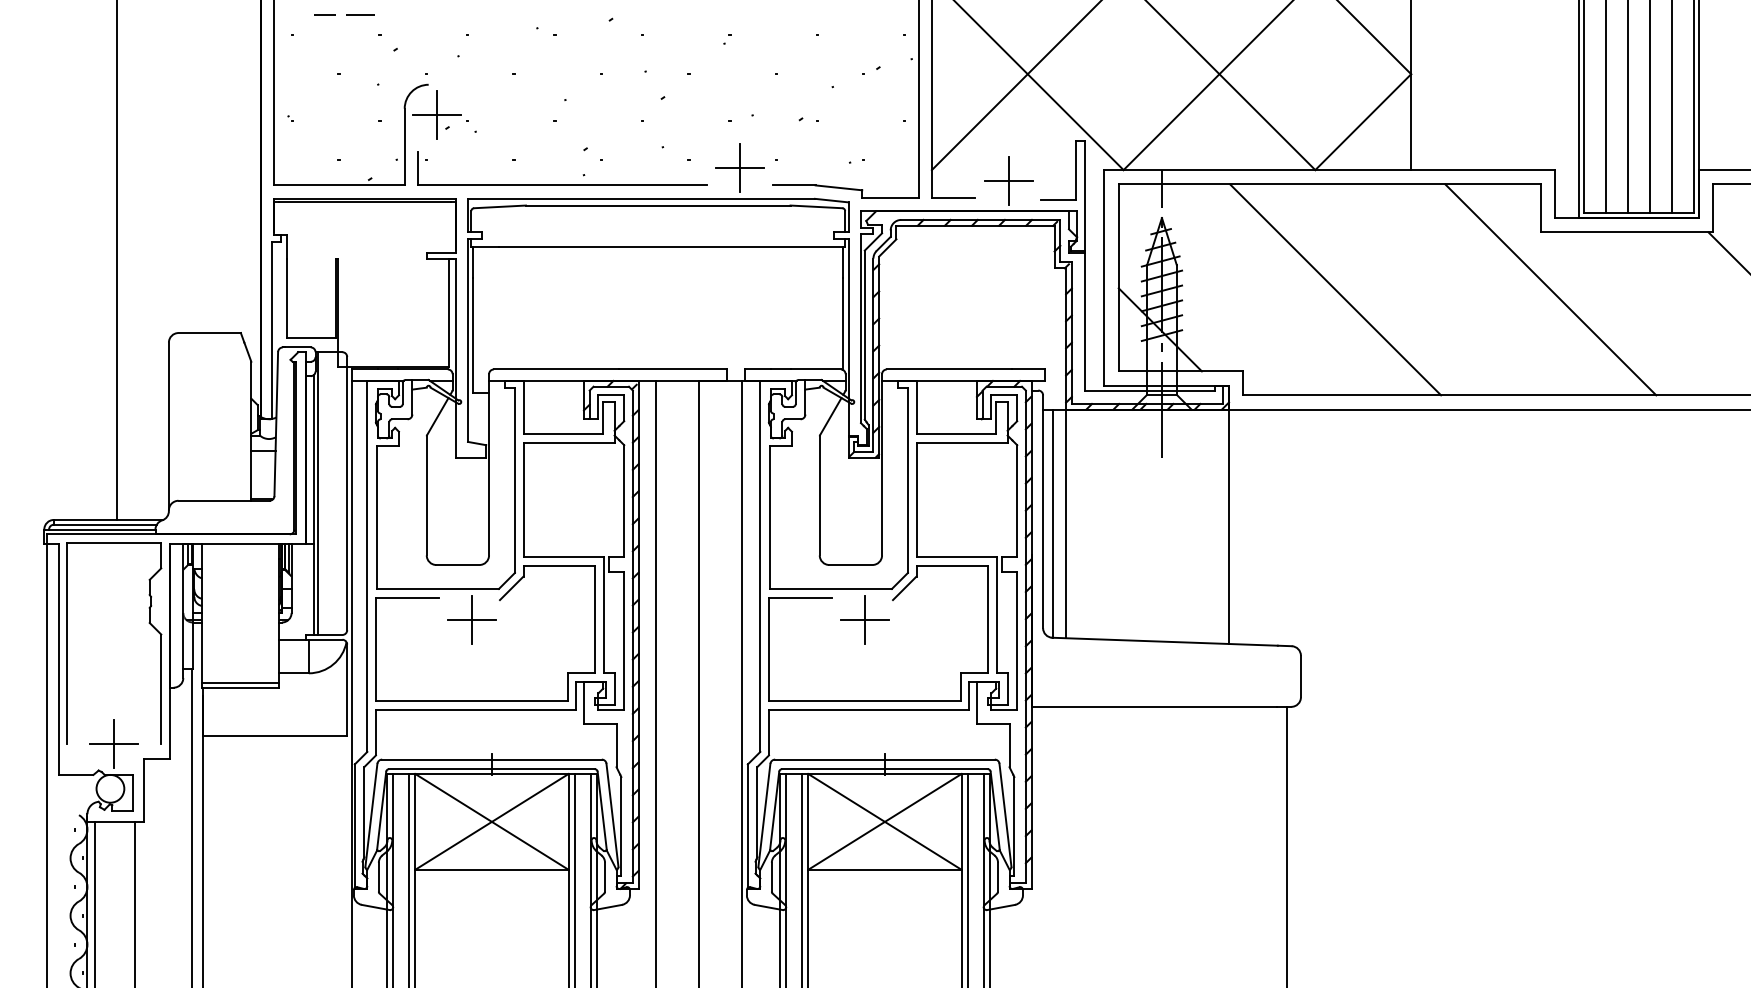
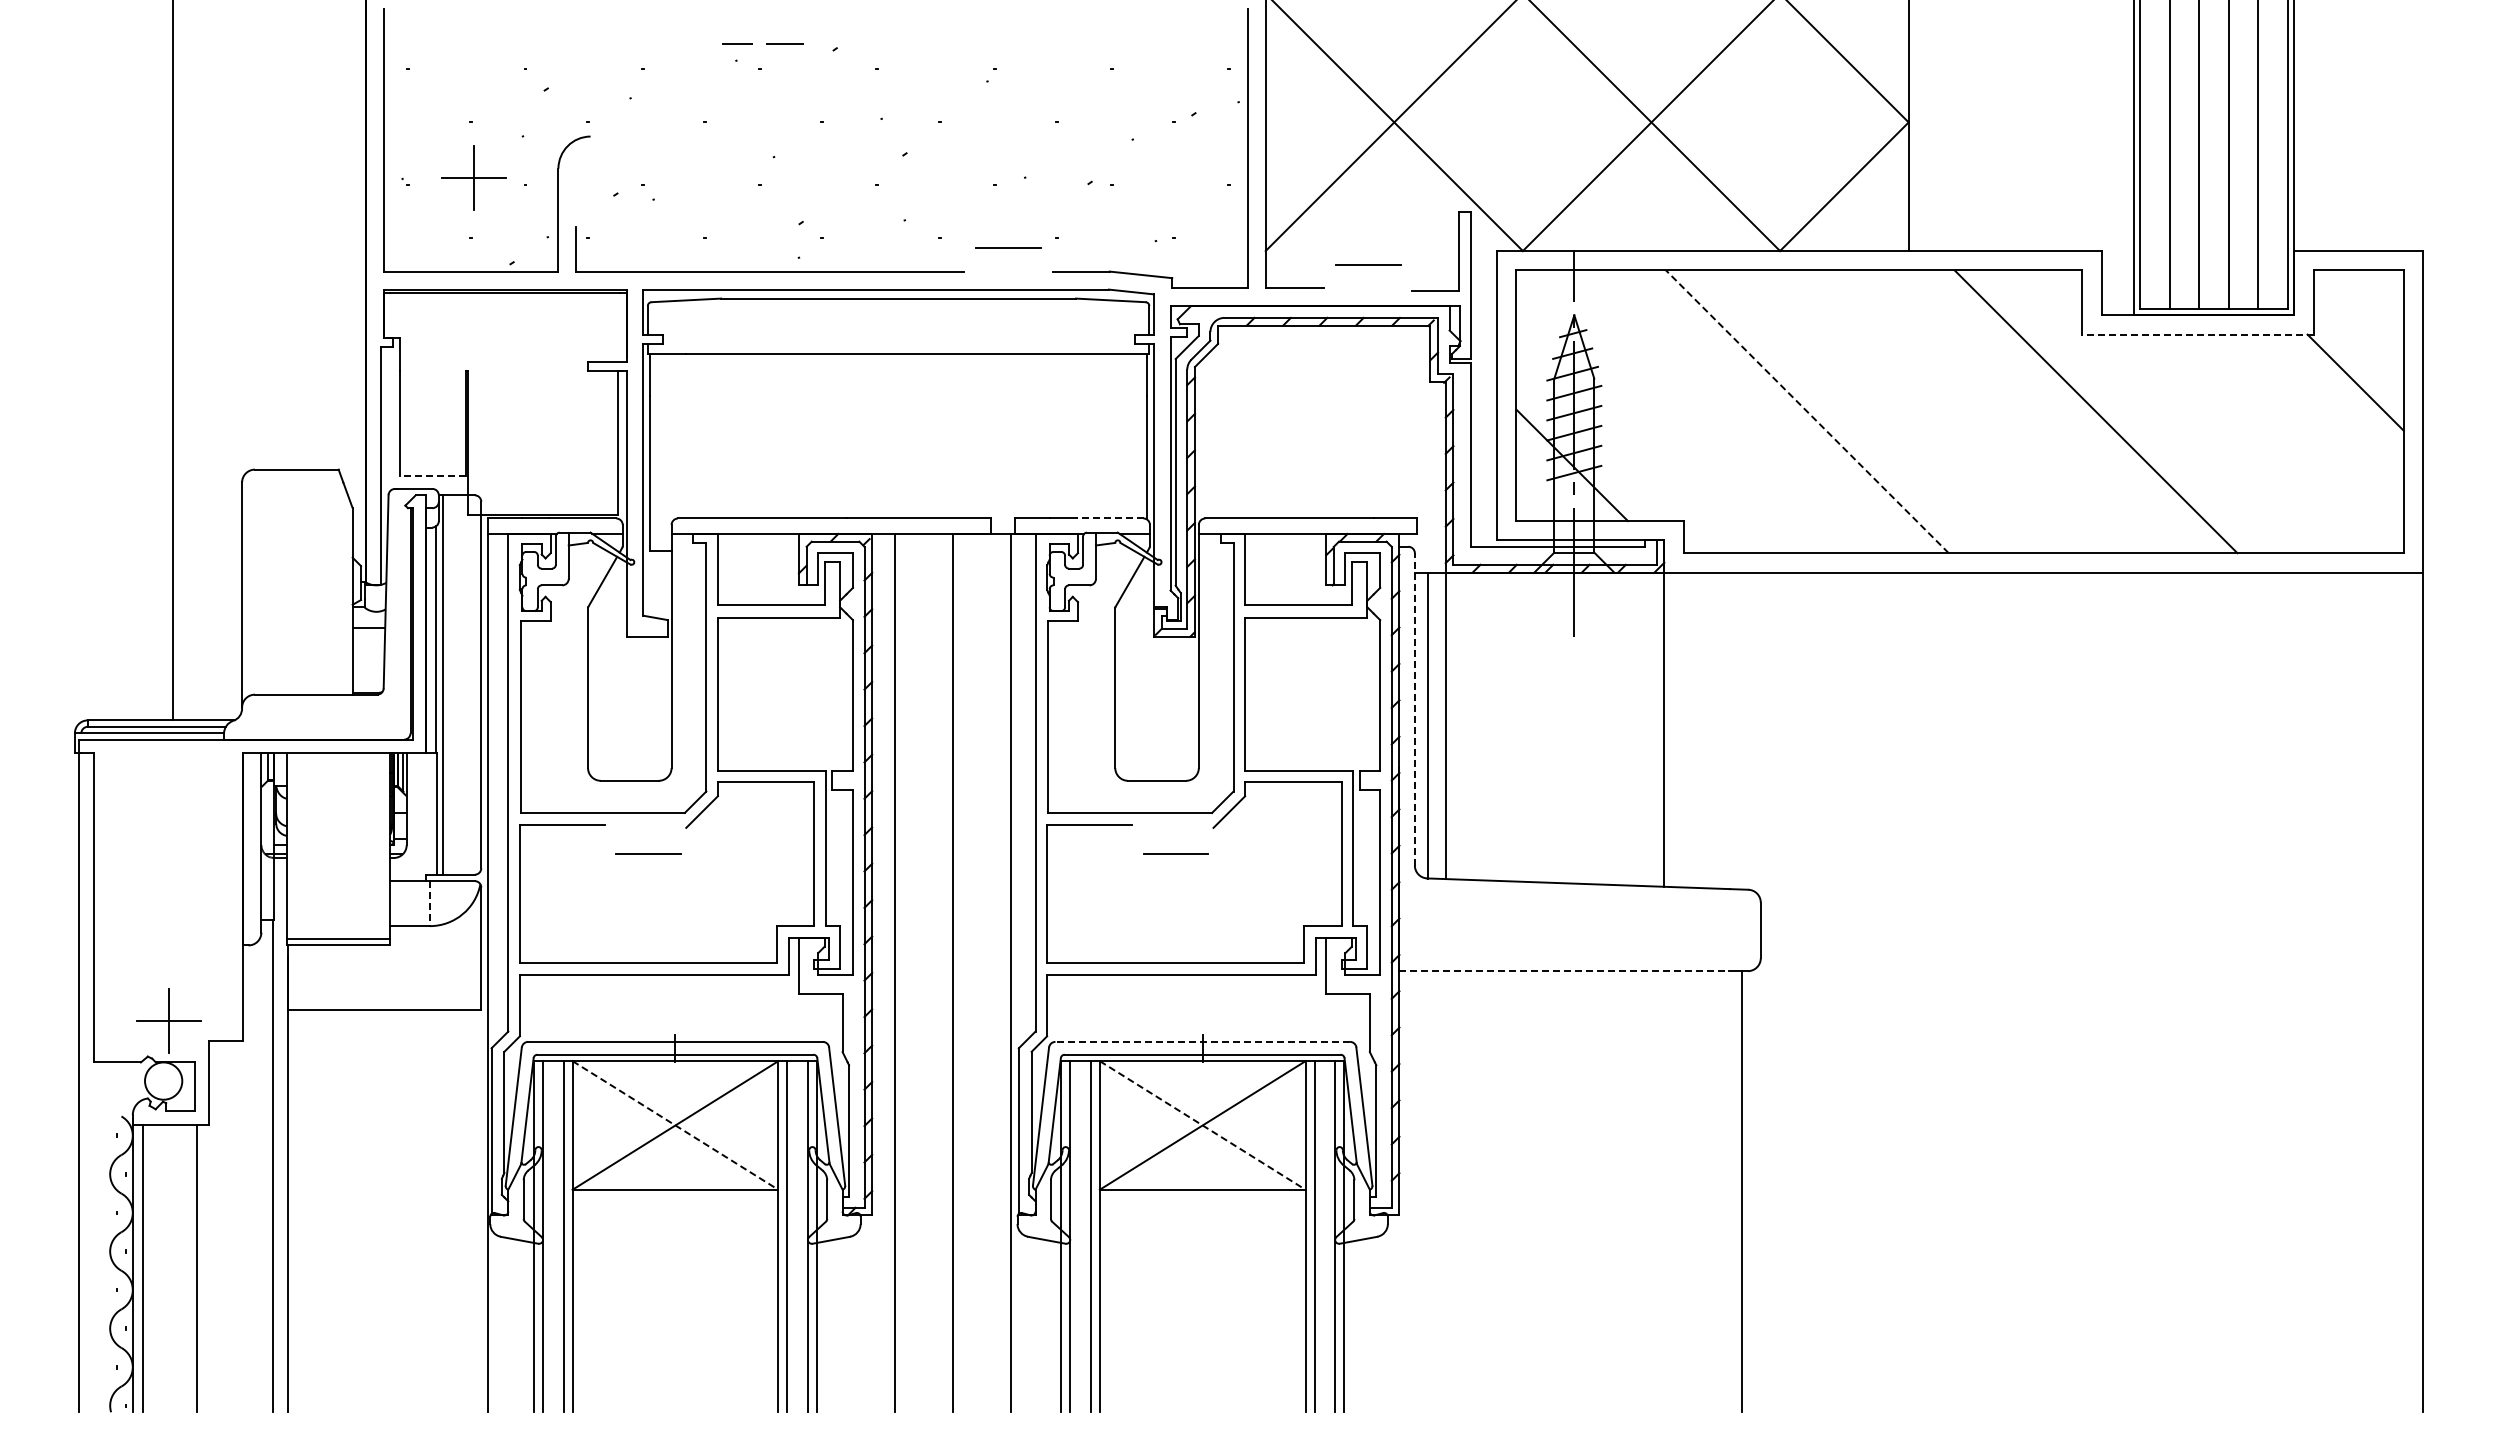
line: (346, 15) -> (766, 43), moved
part: (436, 115) -> (473, 177), moved
line: (740, 168) -> (1008, 248), removed
line: (1008, 180) -> (1368, 265), removed
line: (1627, 232) -> (2198, 334), solid -> dashed
line: (1335, 289) -> (1807, 411), solid -> dashed
line: (311, 338) -> (433, 476), solid -> dashed
line: (815, 369) -> (1109, 518), solid -> dashed
line: (1042, 511) -> (1414, 708), solid -> dashed
line: (471, 619) -> (648, 853), removed
line: (864, 619) -> (1175, 853), removed
part: (149, 623) -> (215, 859), removed
line: (308, 656) -> (429, 903), solid -> dashed
line: (1154, 707) -> (1564, 971), solid -> dashed
line: (884, 759) -> (1202, 1041), solid -> dashed
line: (491, 821) -> (675, 1125), solid -> dashed
line: (885, 821) -> (1203, 1125), solid -> dashed

